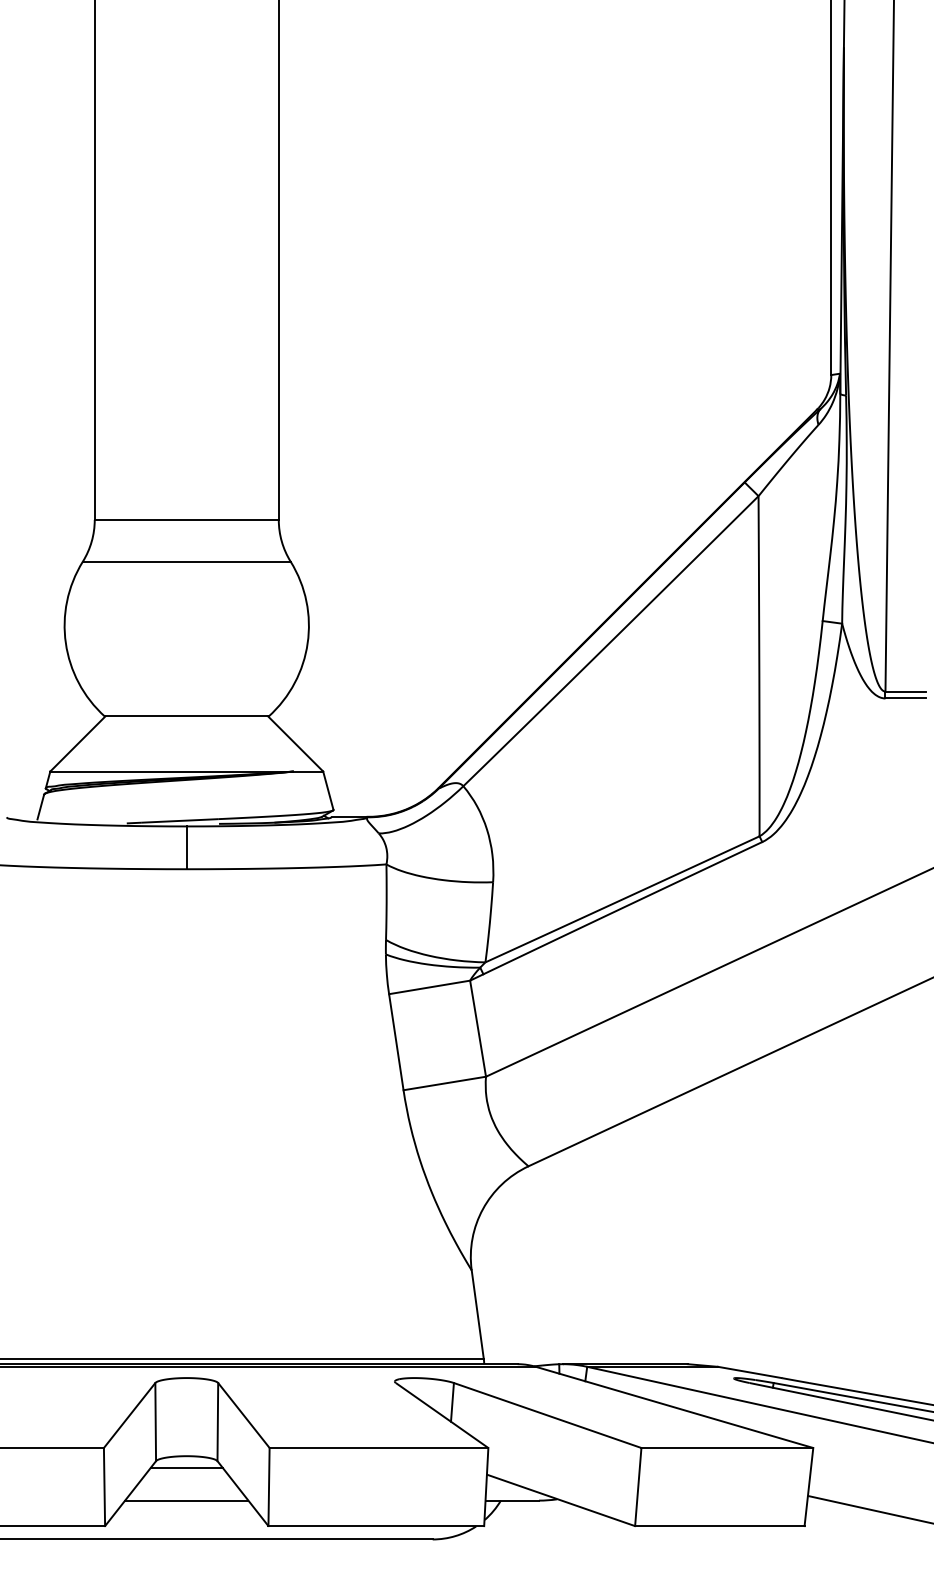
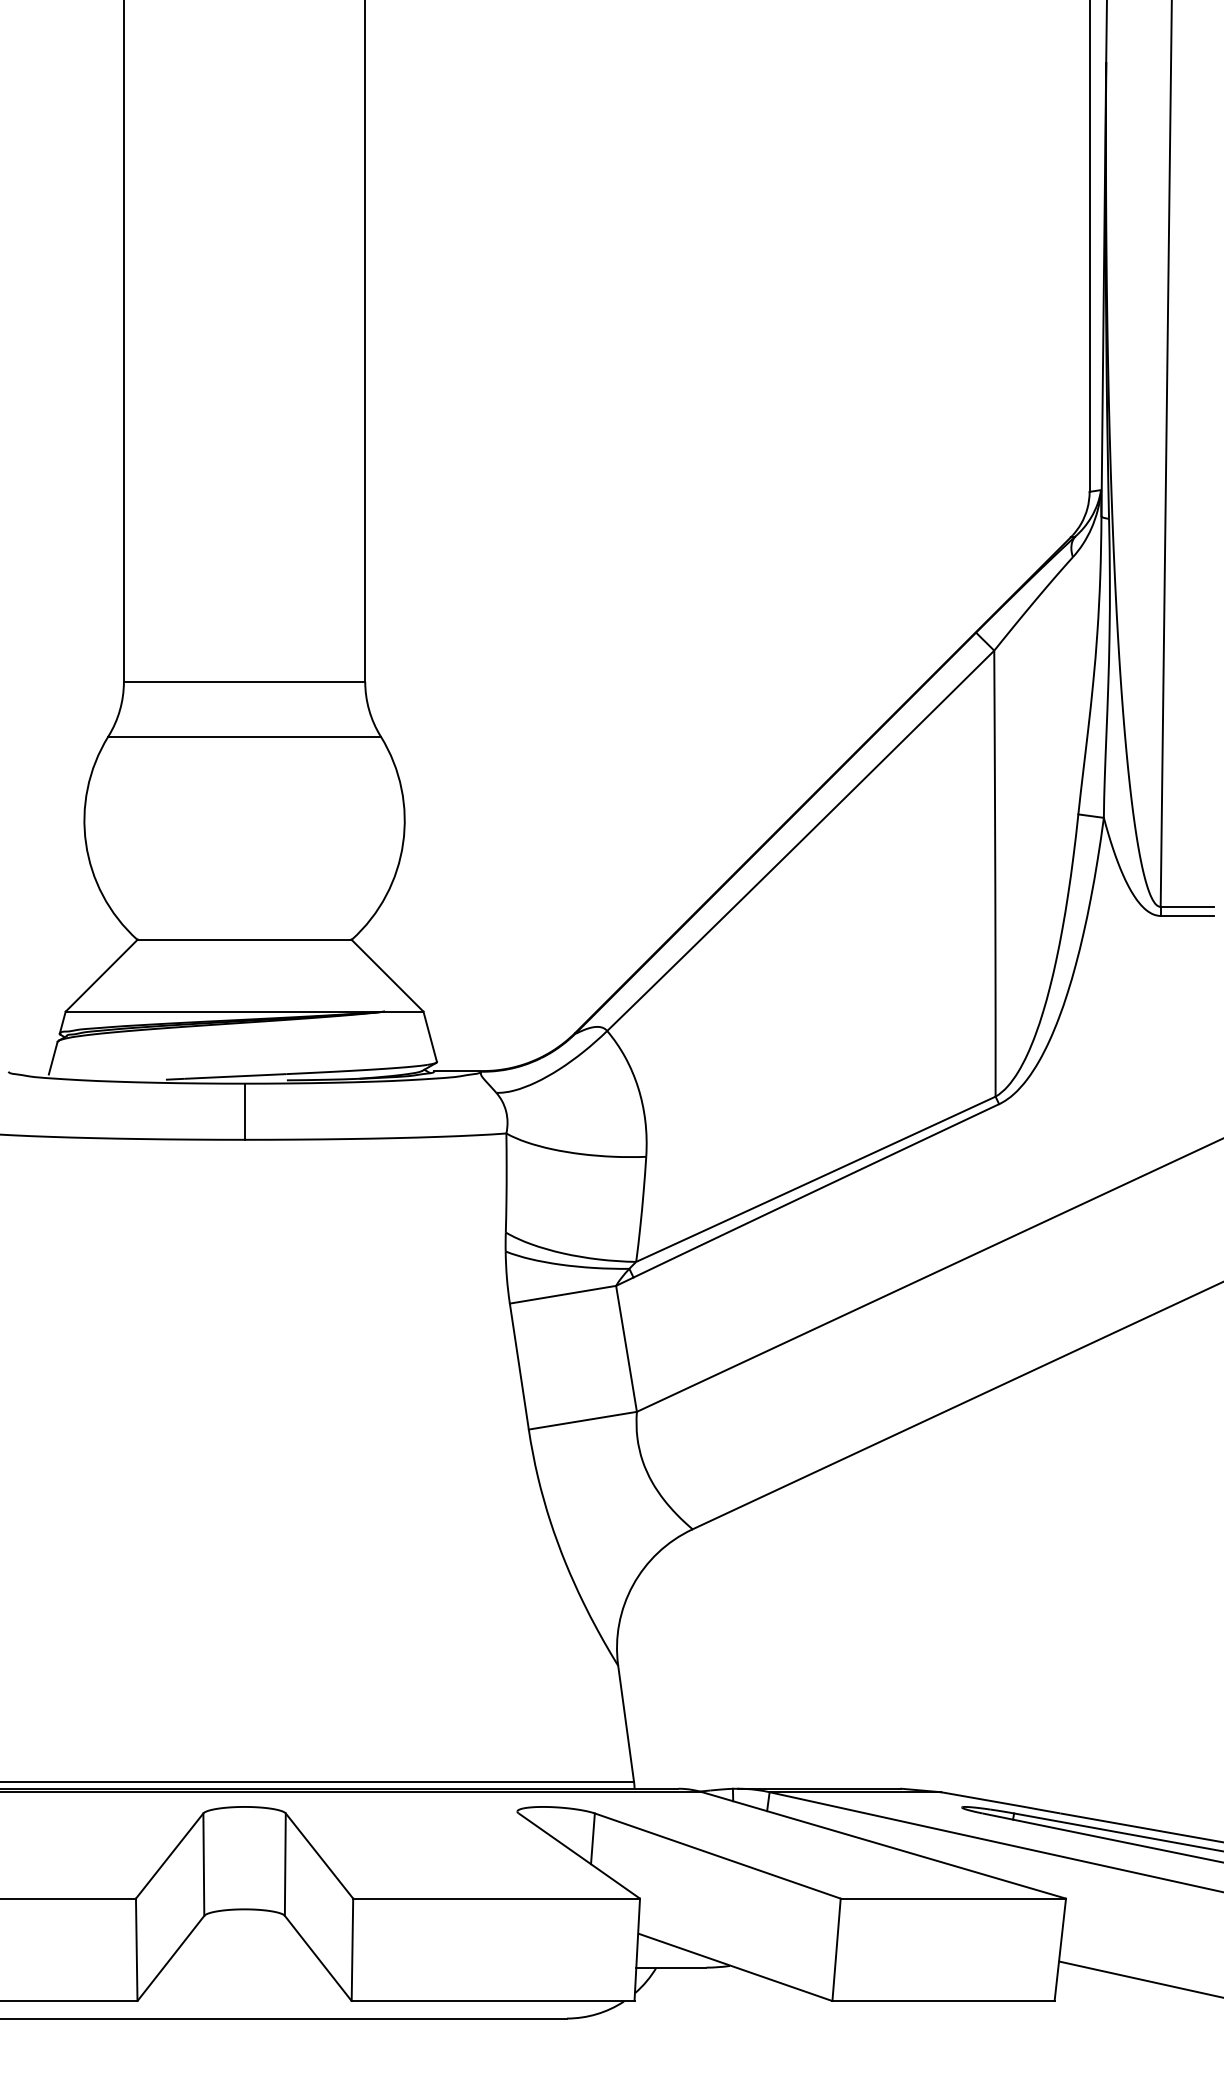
line: (186, 1467) -> (244, 1924), removed
line: (186, 1500) -> (244, 1967), removed

